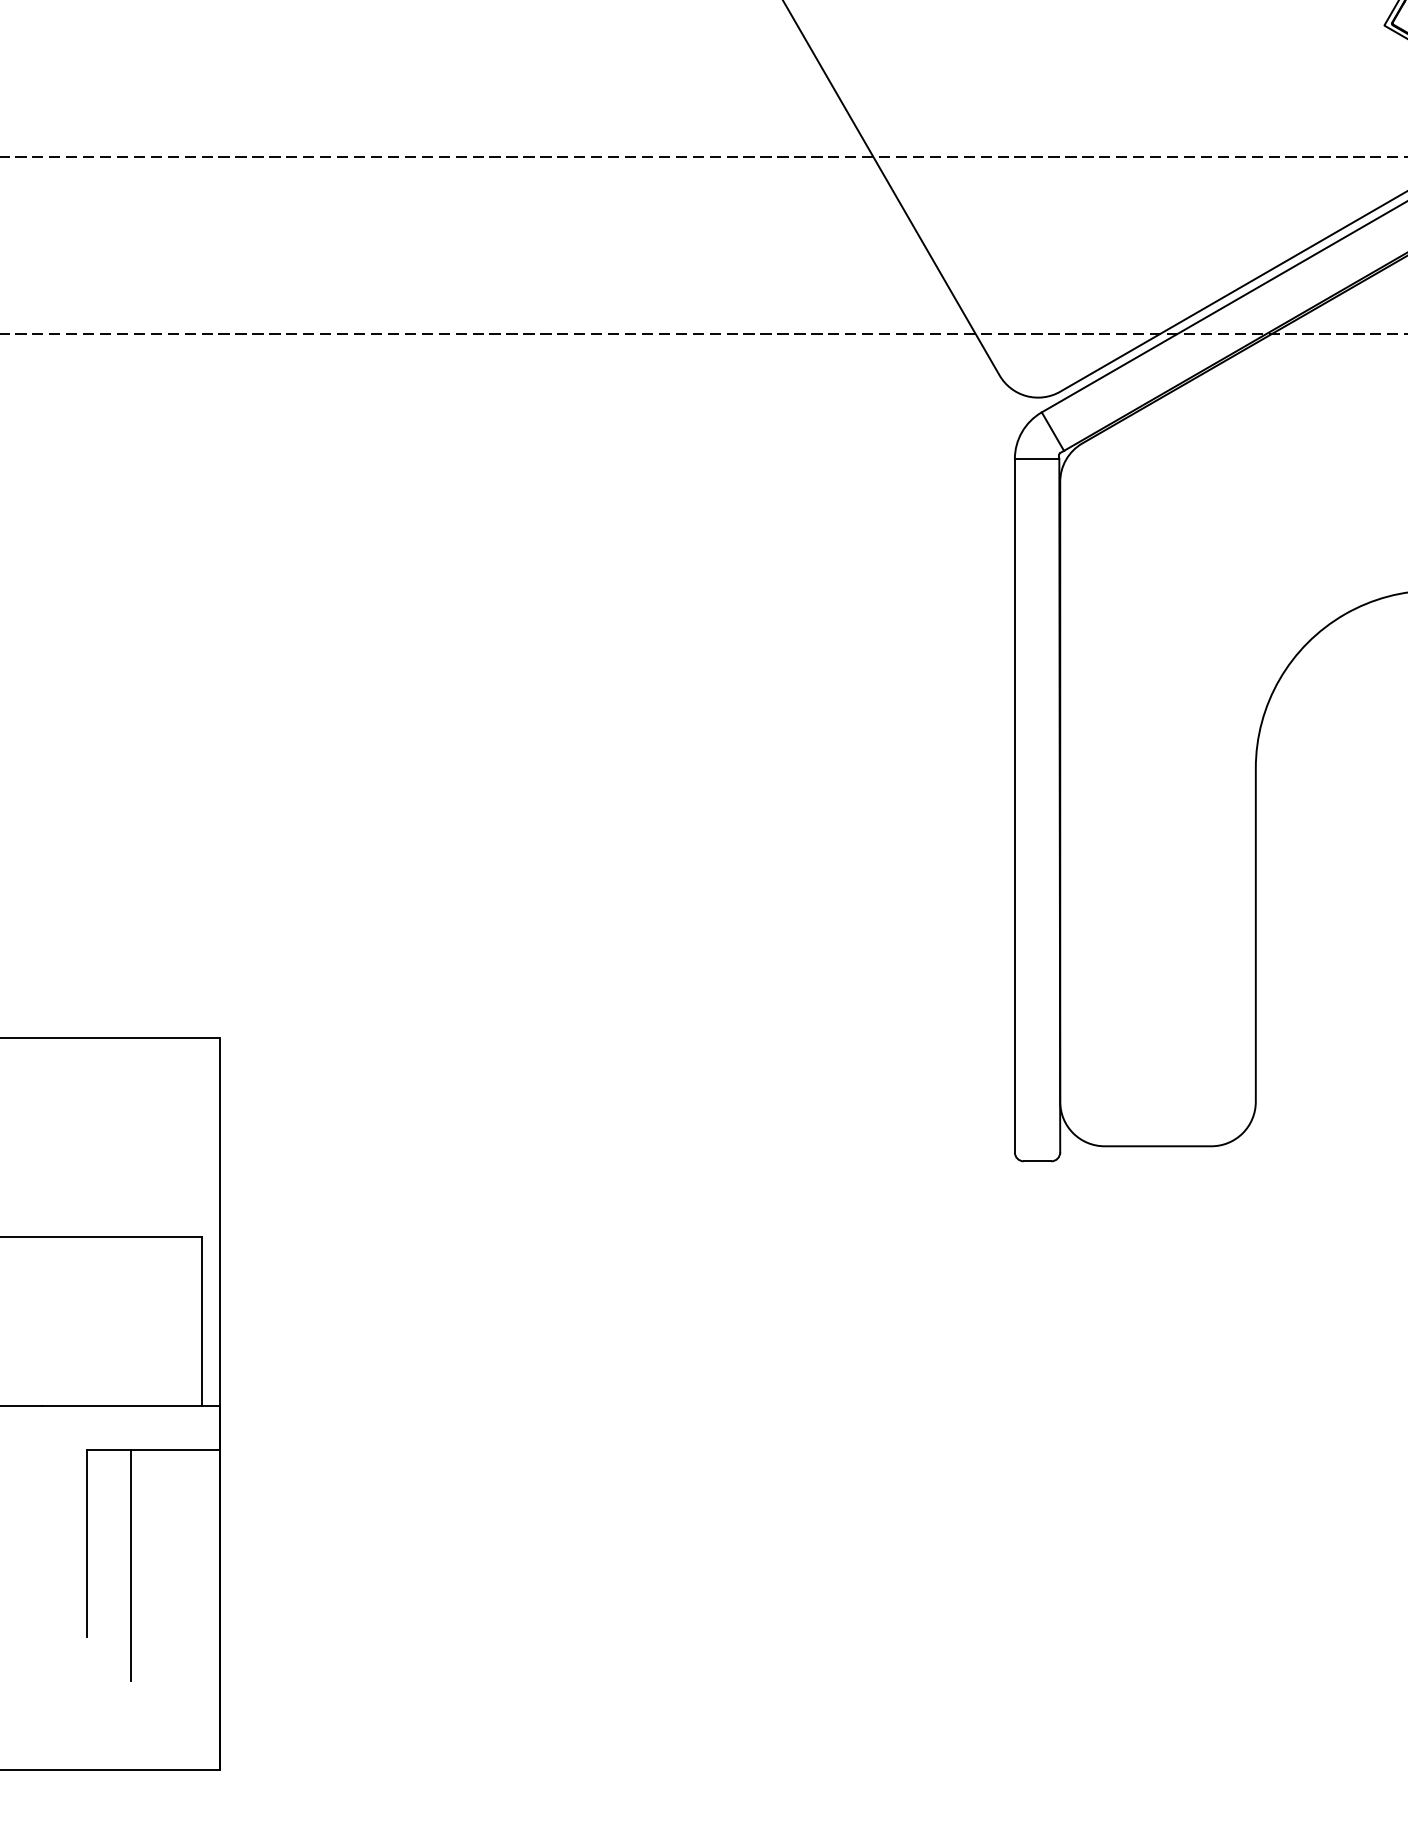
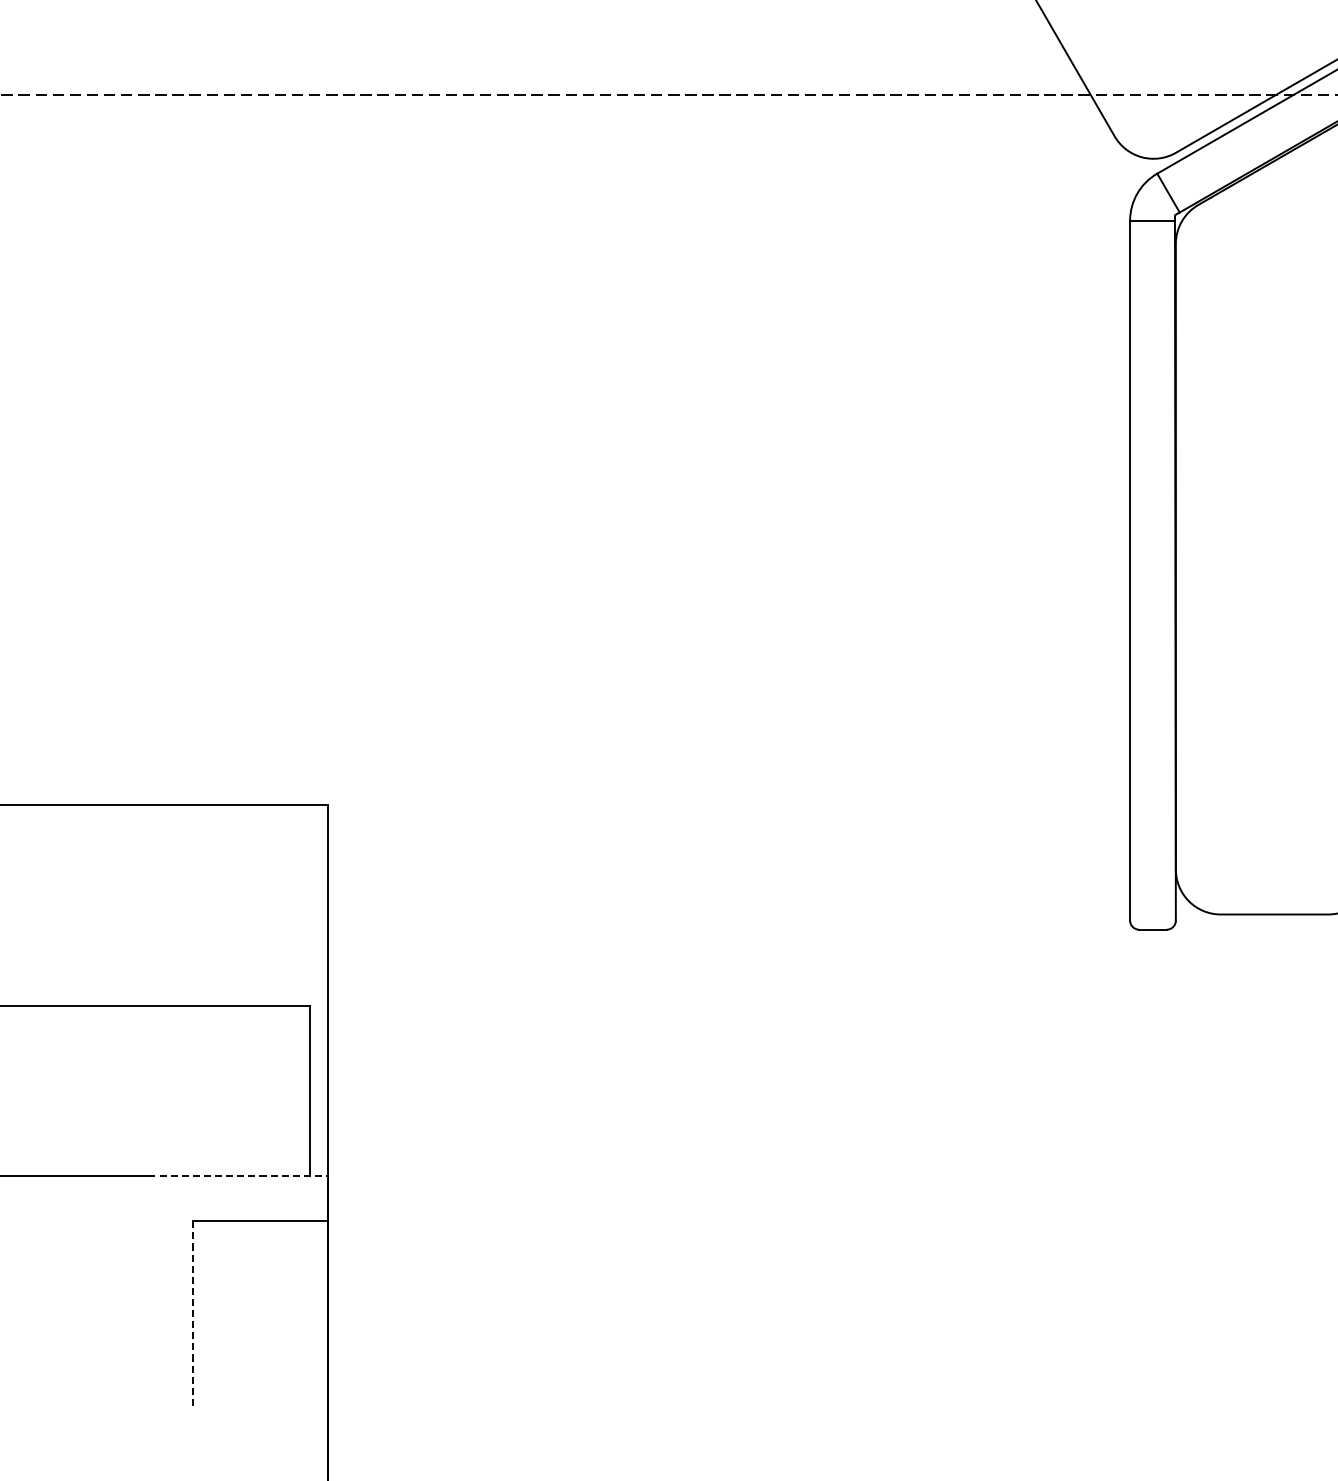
line: (131, 1405) -> (238, 1176), solid -> dashed
line: (86, 1544) -> (192, 1316), solid -> dashed
line: (131, 1565) -> (238, 1337), removed

